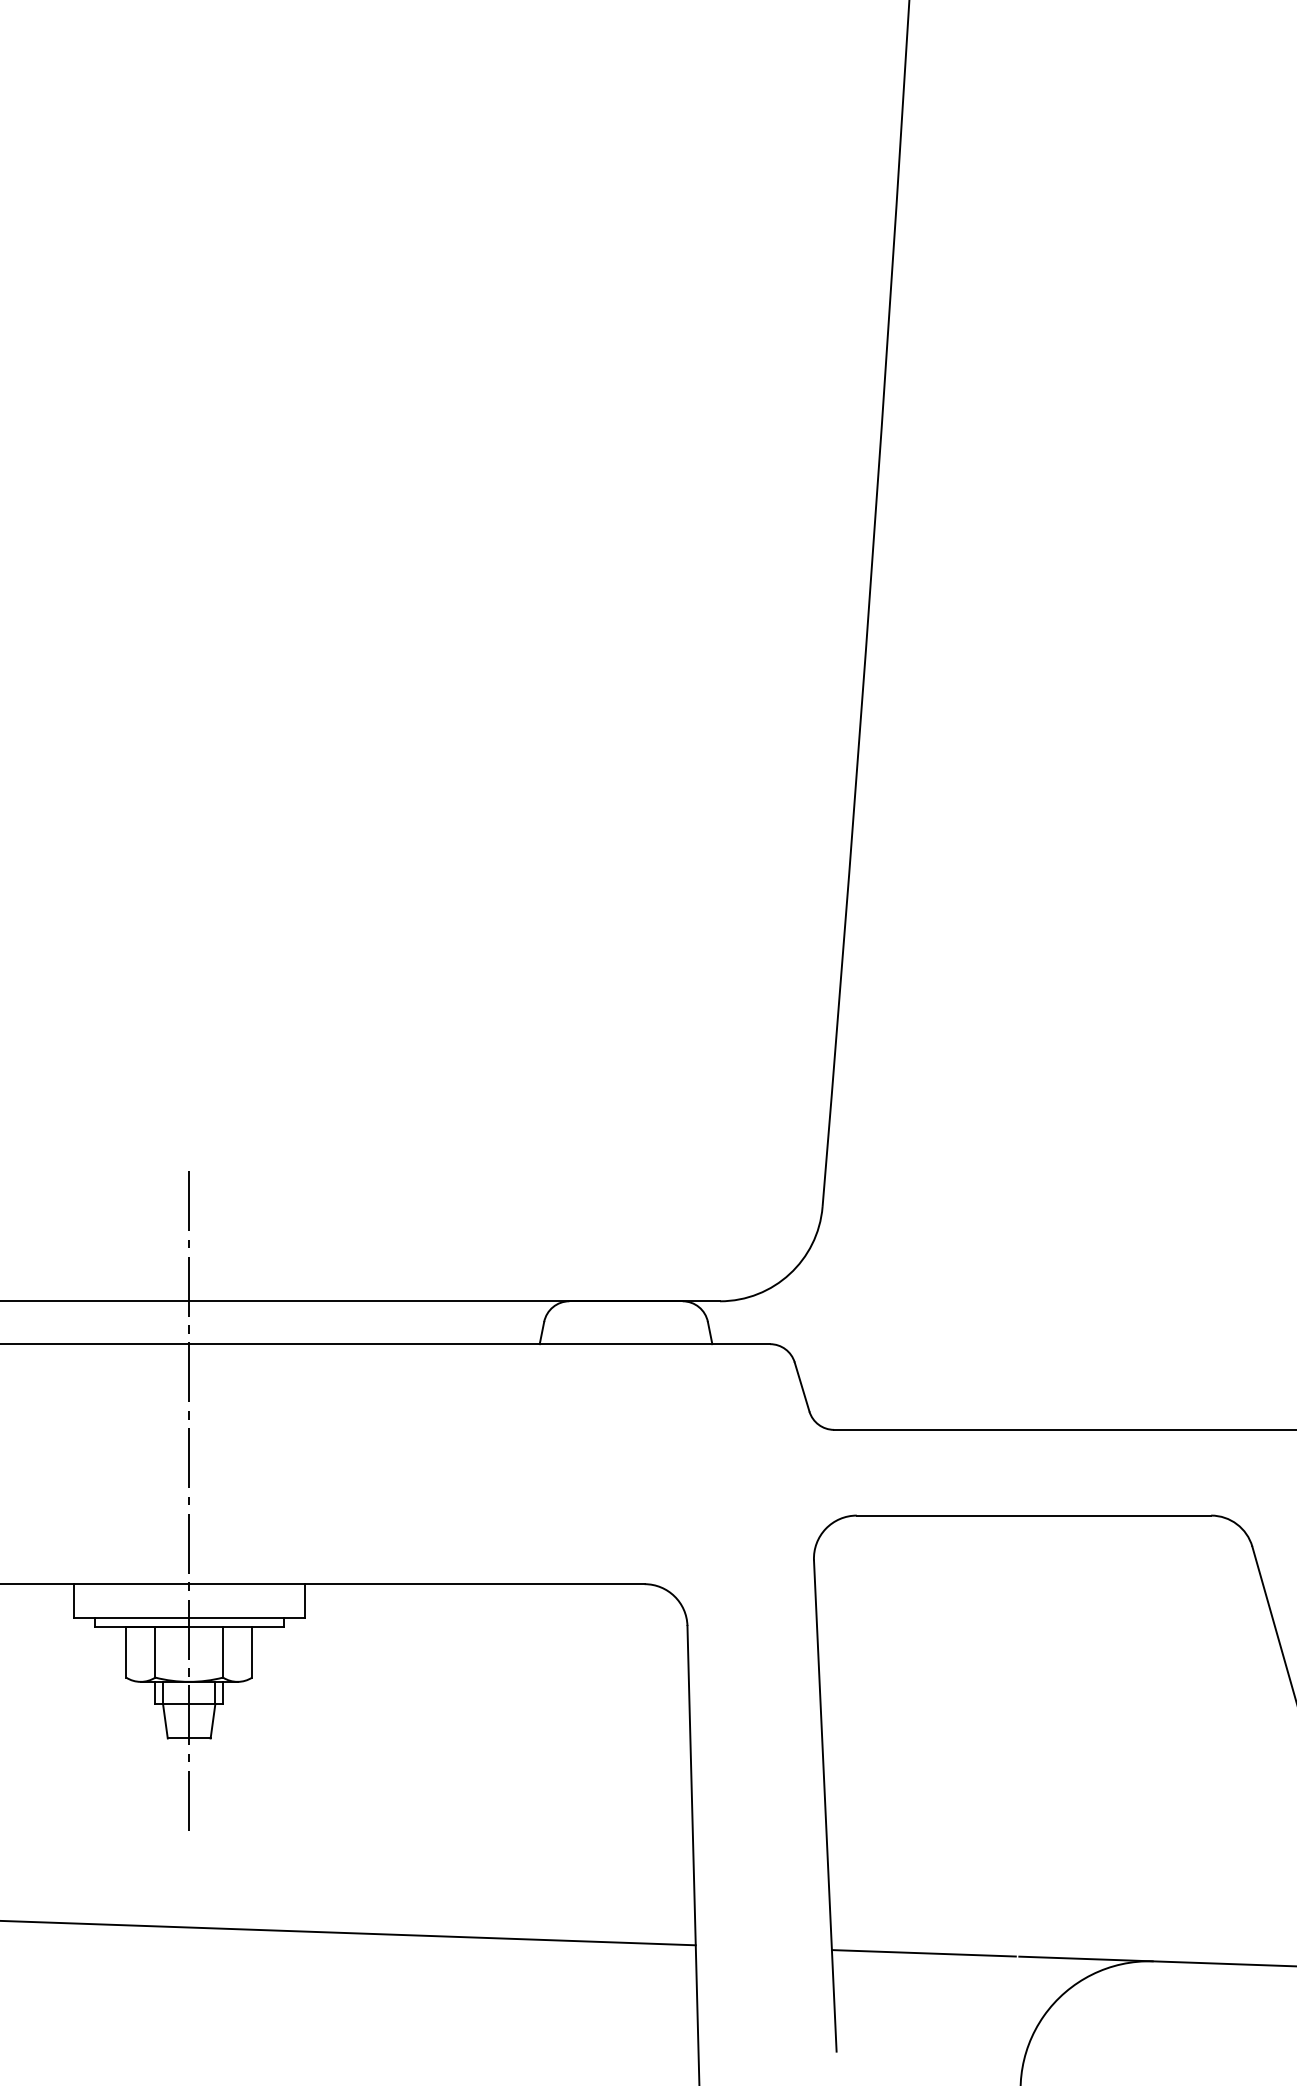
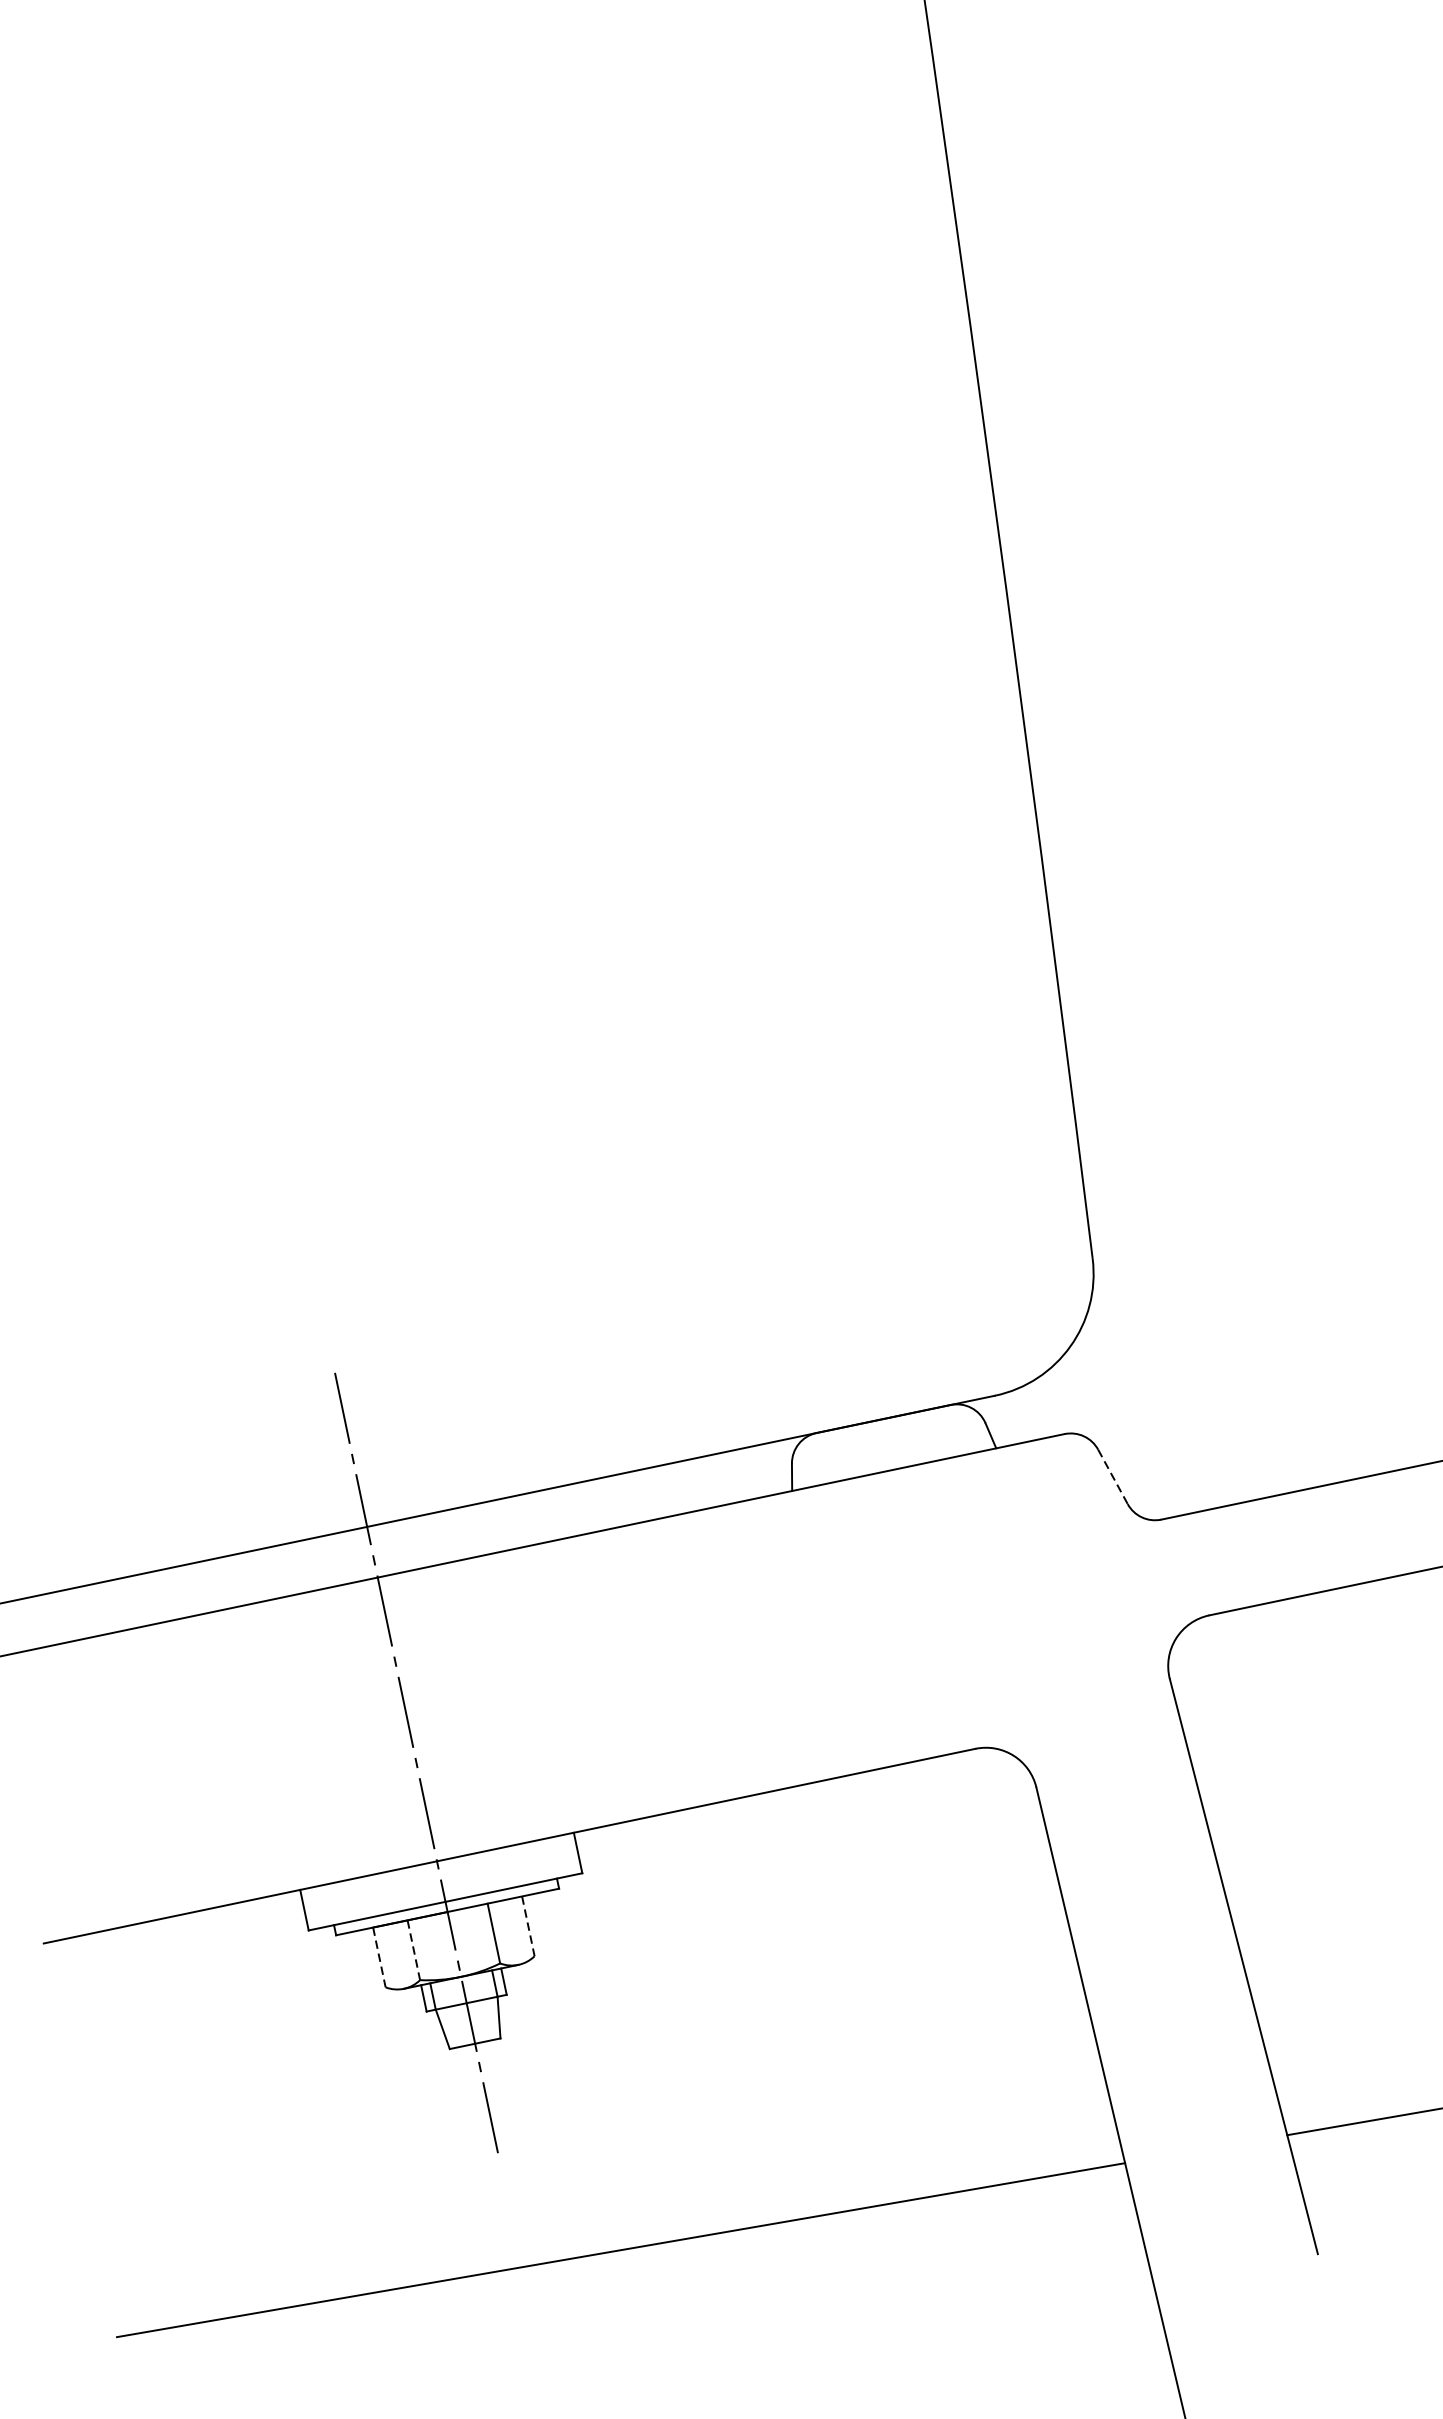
line: (802, 1387) -> (1113, 1477), solid -> dashed
line: (126, 1652) -> (379, 1957), solid -> dashed
line: (155, 1652) -> (414, 1950), solid -> dashed
line: (252, 1652) -> (528, 1926), solid -> dashed

